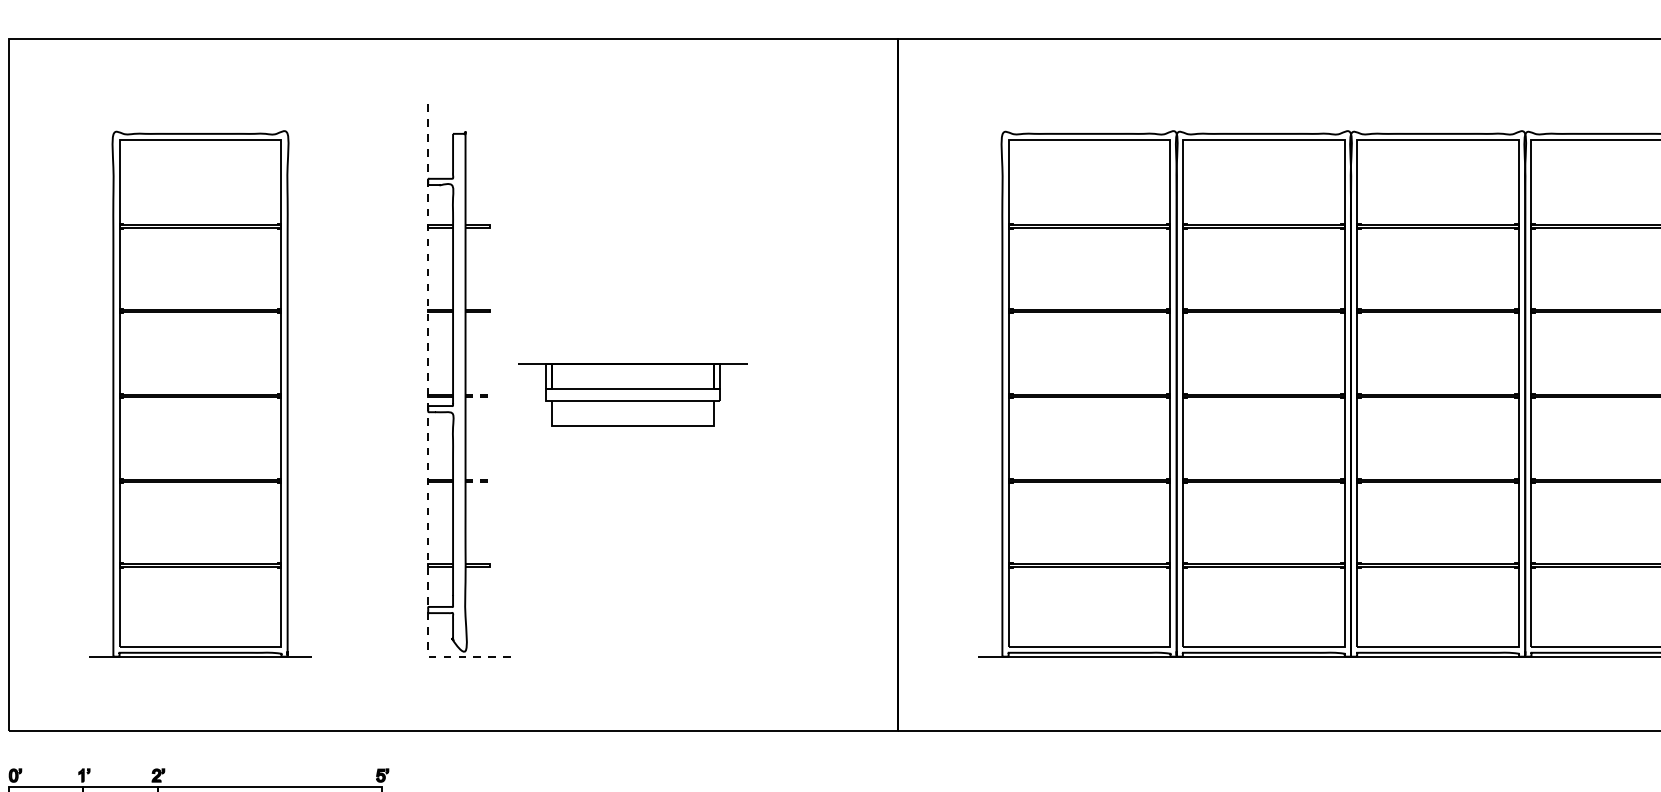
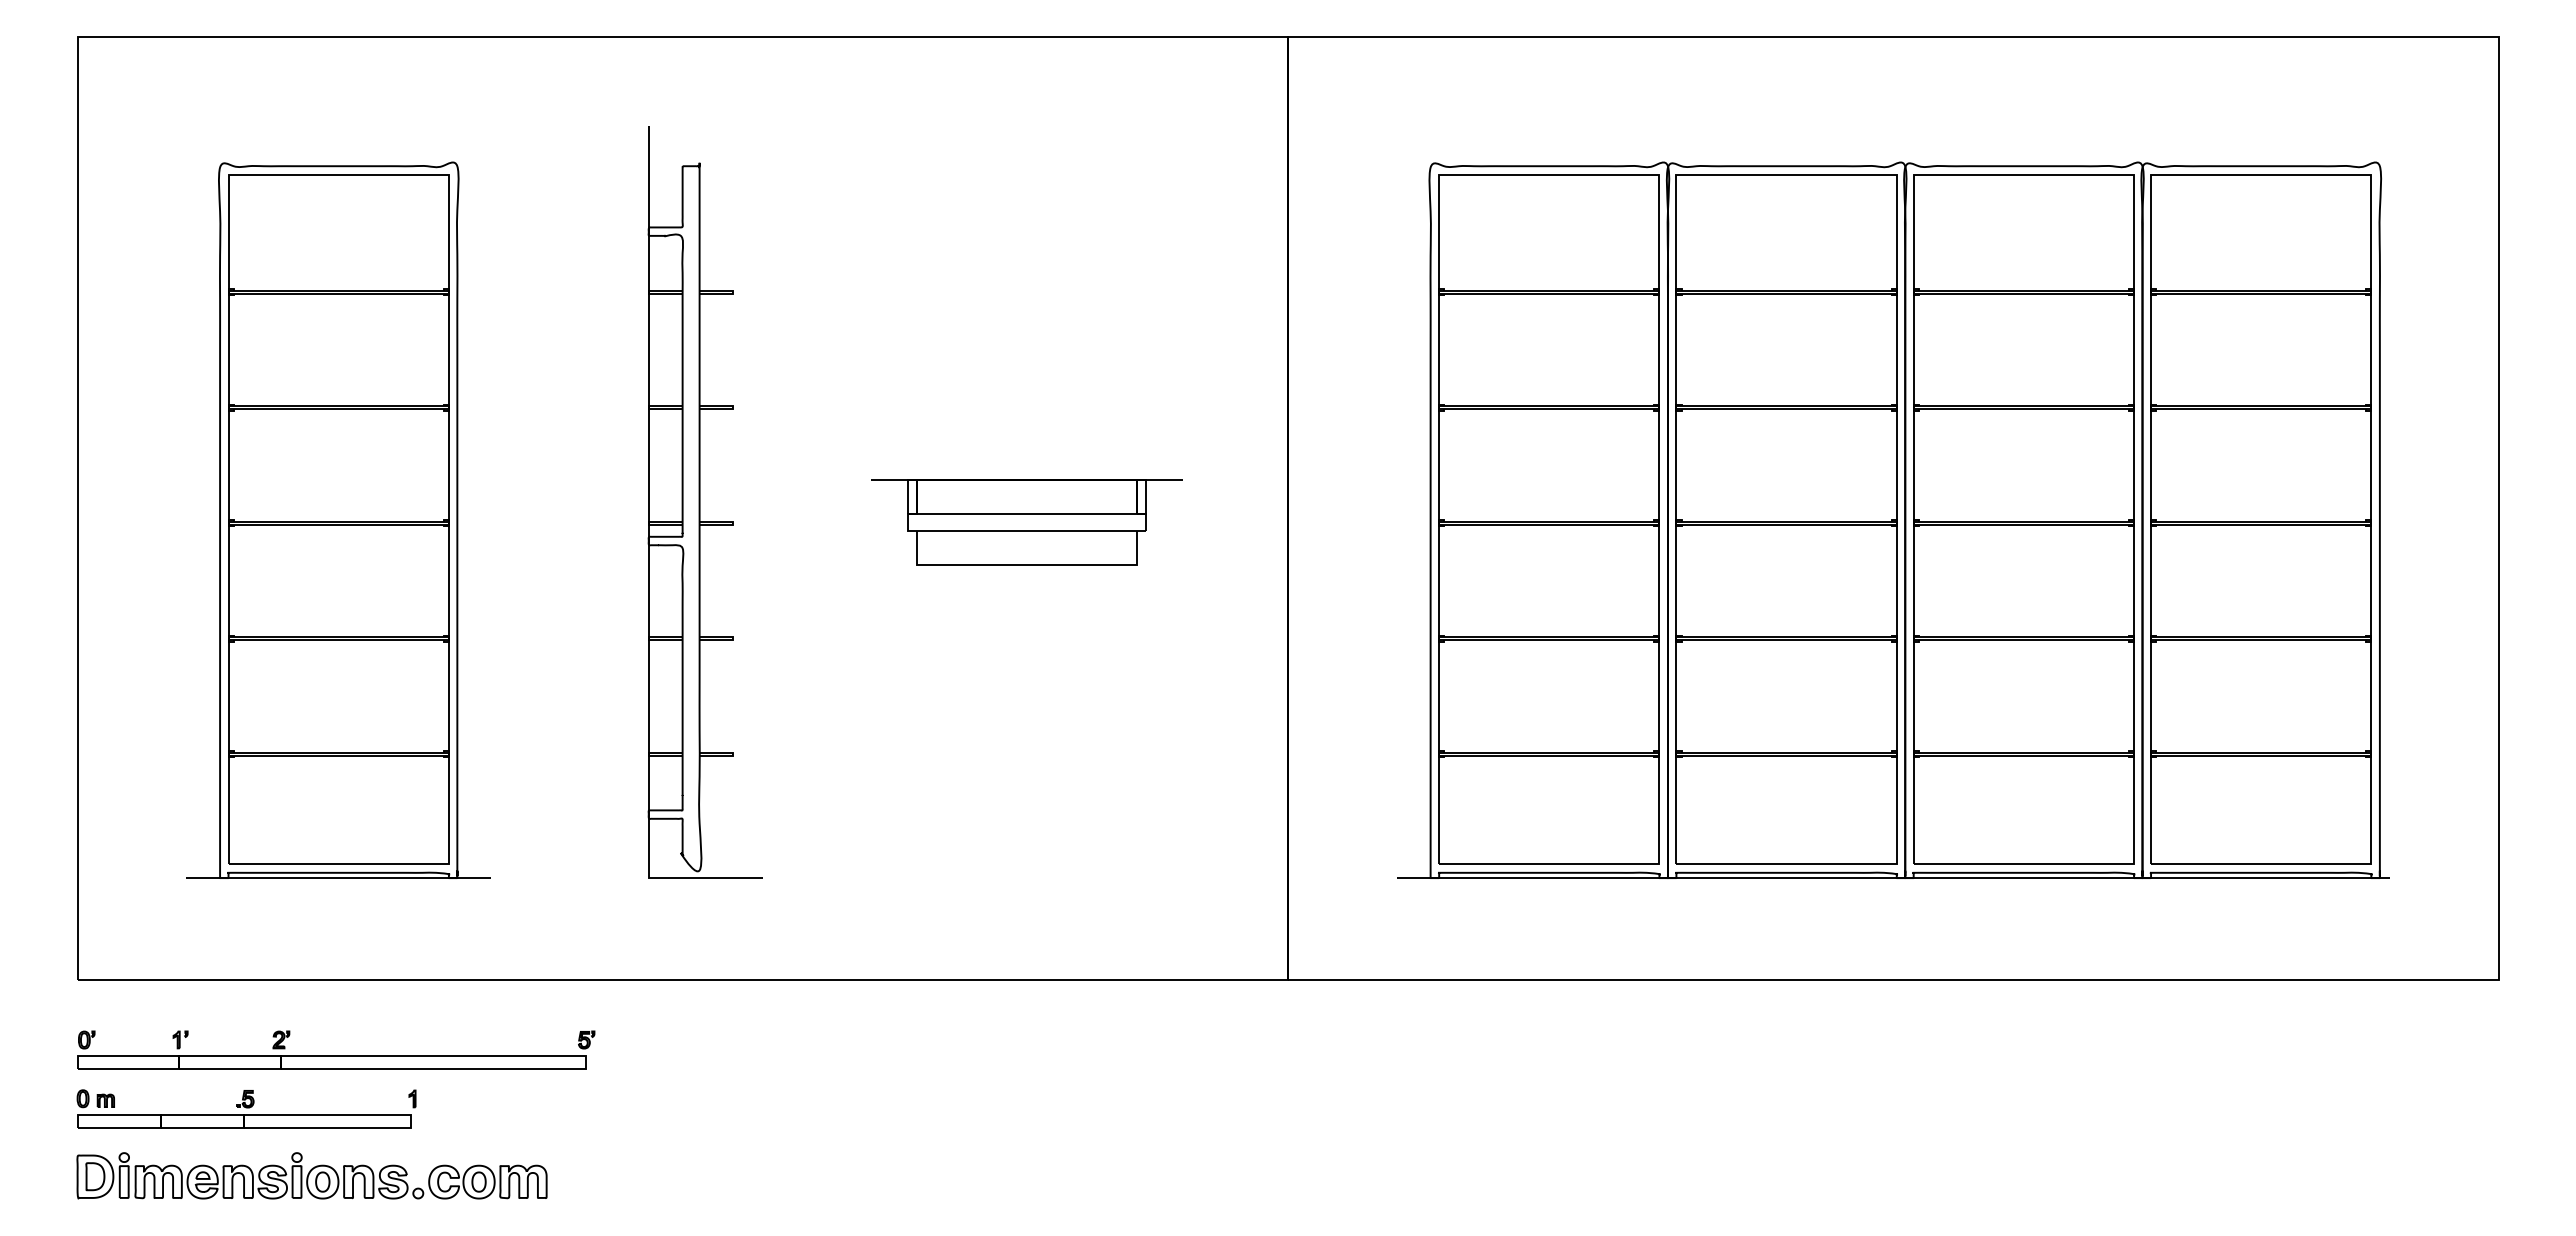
part: (632, 395) -> (1026, 522), moved
line: (490, 396) -> (733, 523), dashed -> solid
line: (428, 423) -> (648, 560), dashed -> solid
line: (490, 480) -> (733, 638), dashed -> solid

